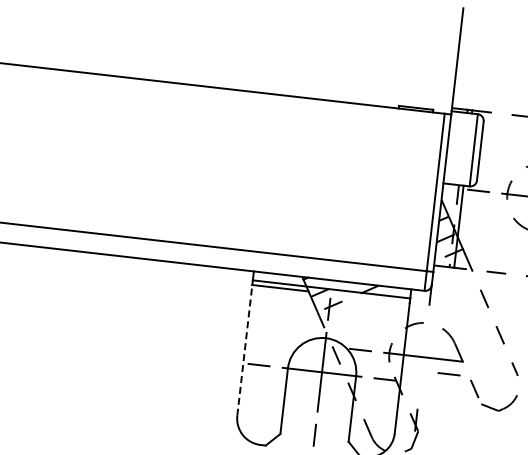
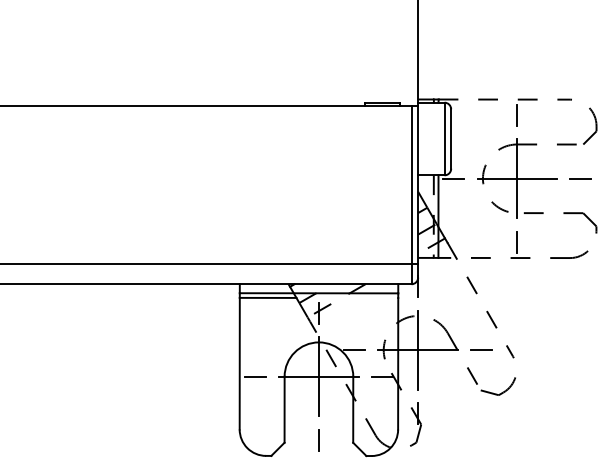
line: (244, 350) -> (239, 363), dashed -> solid
line: (424, 356) -> (418, 349), added
line: (449, 373) -> (481, 349), moved

